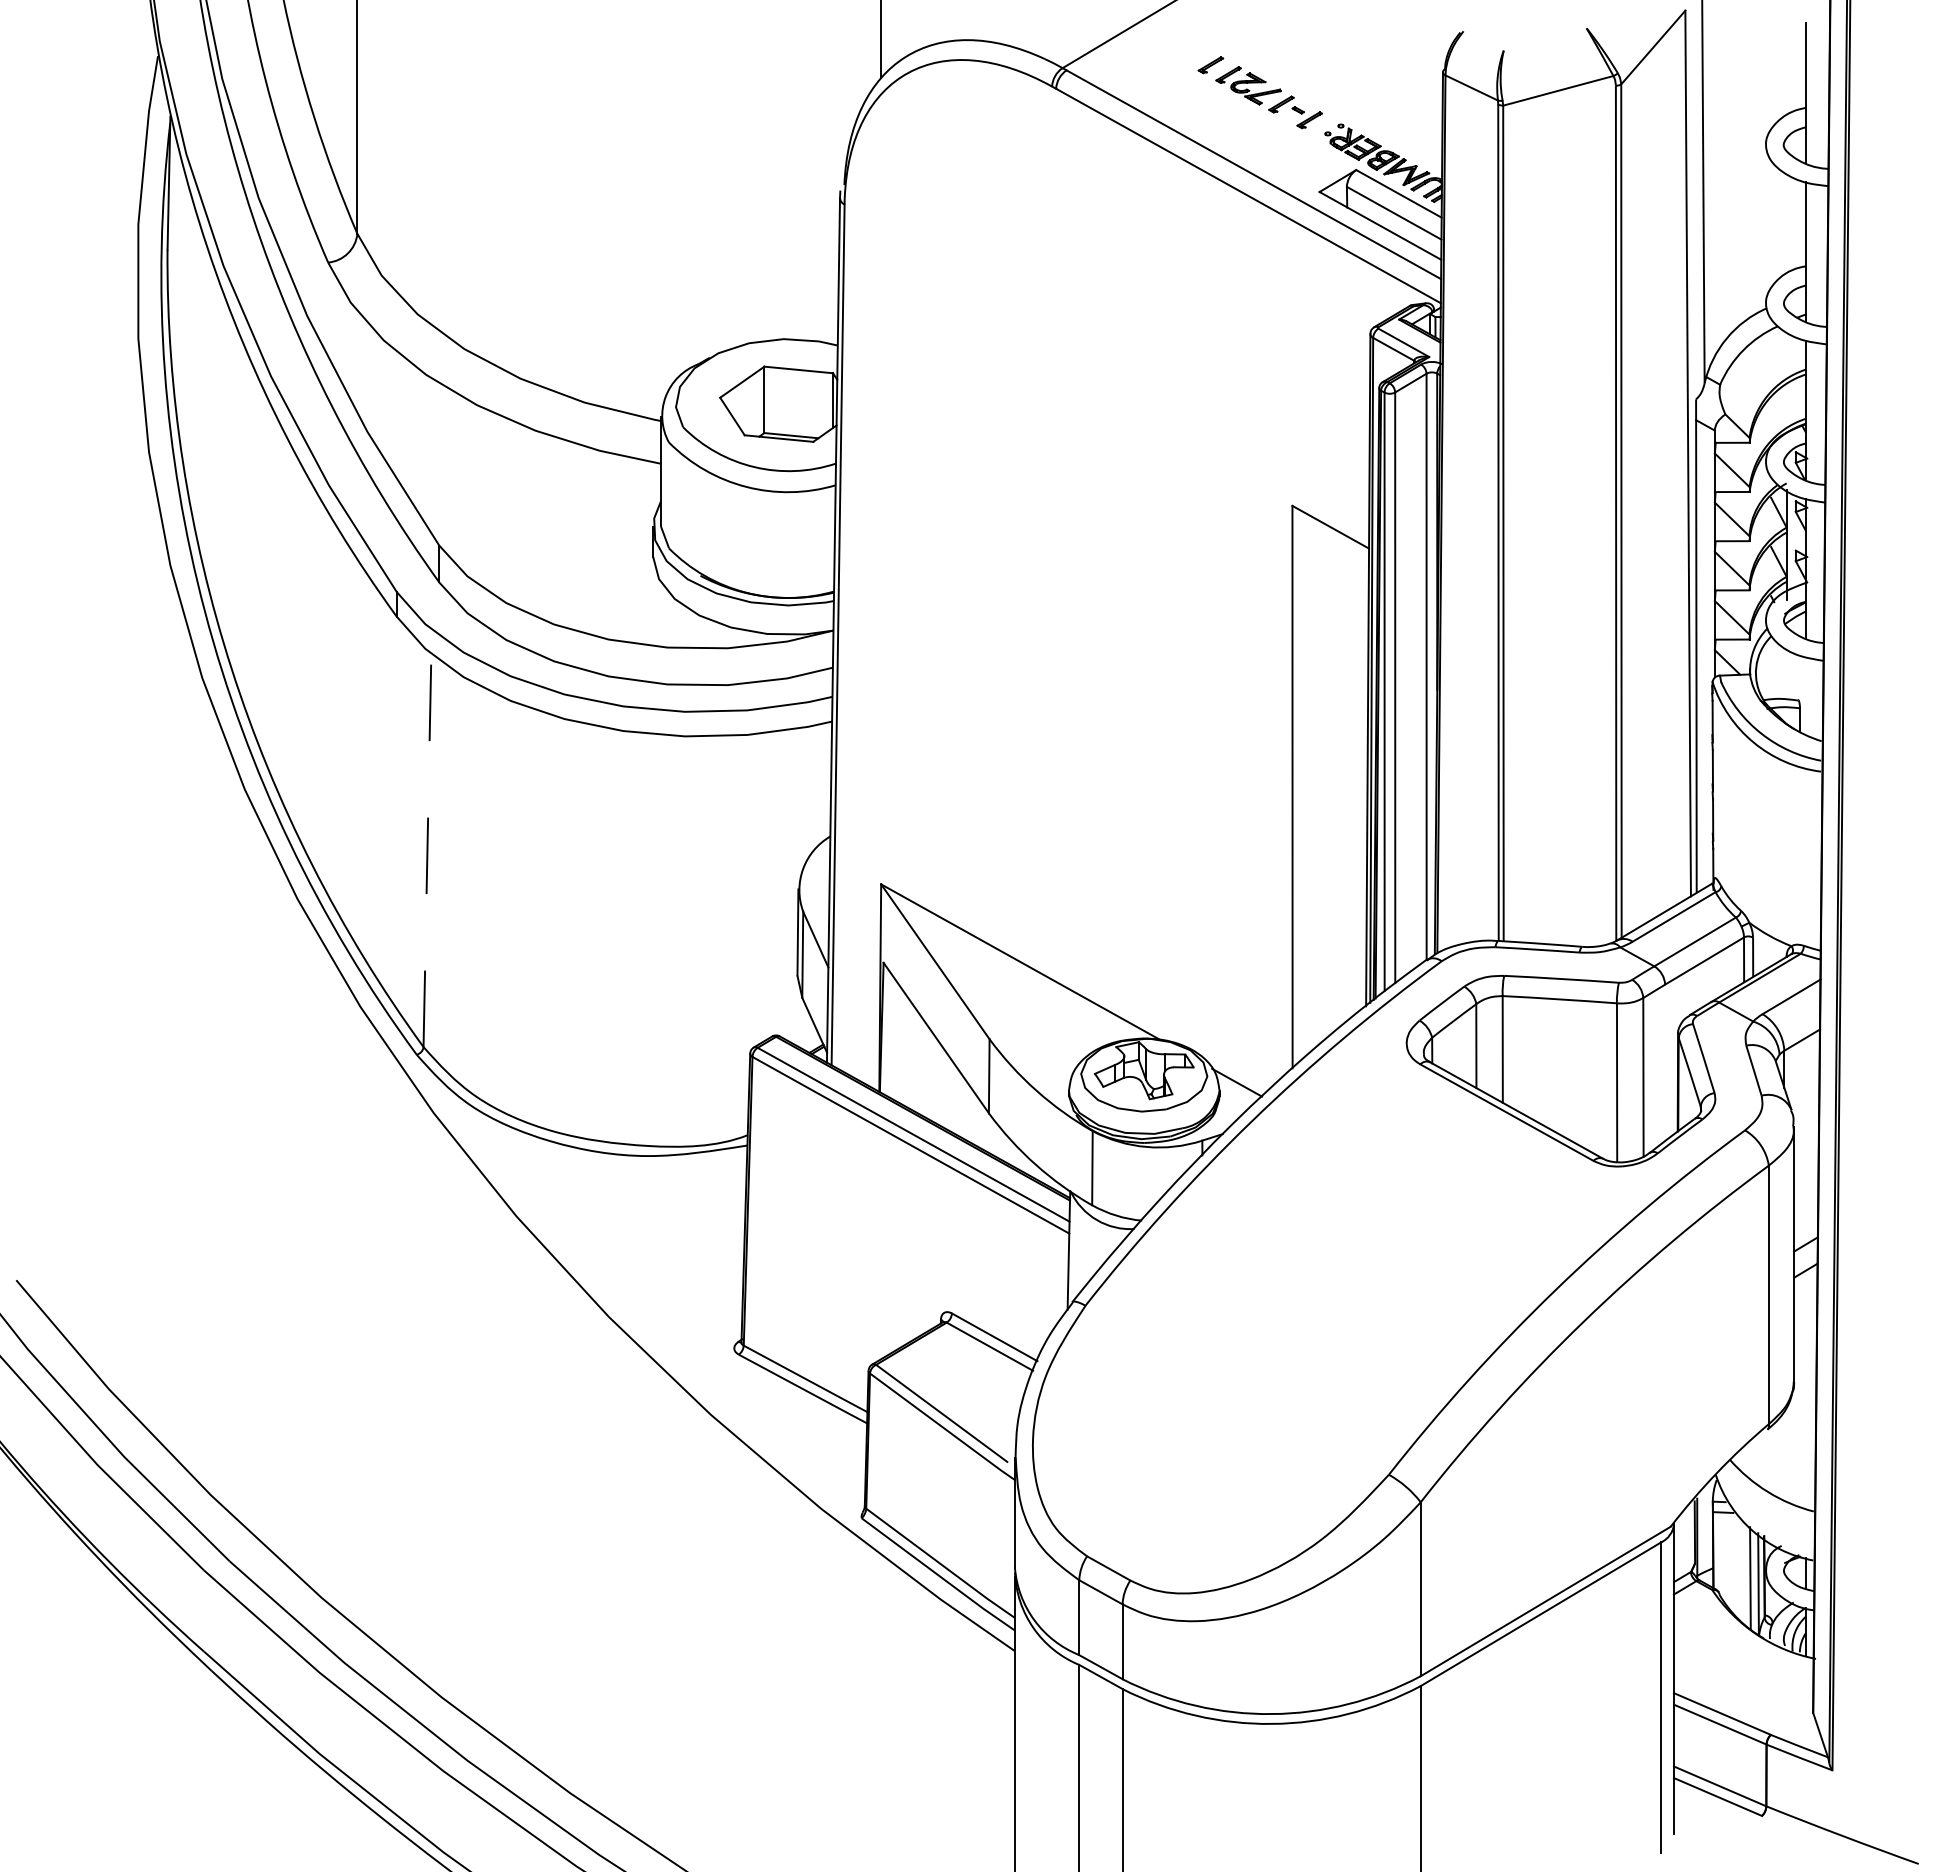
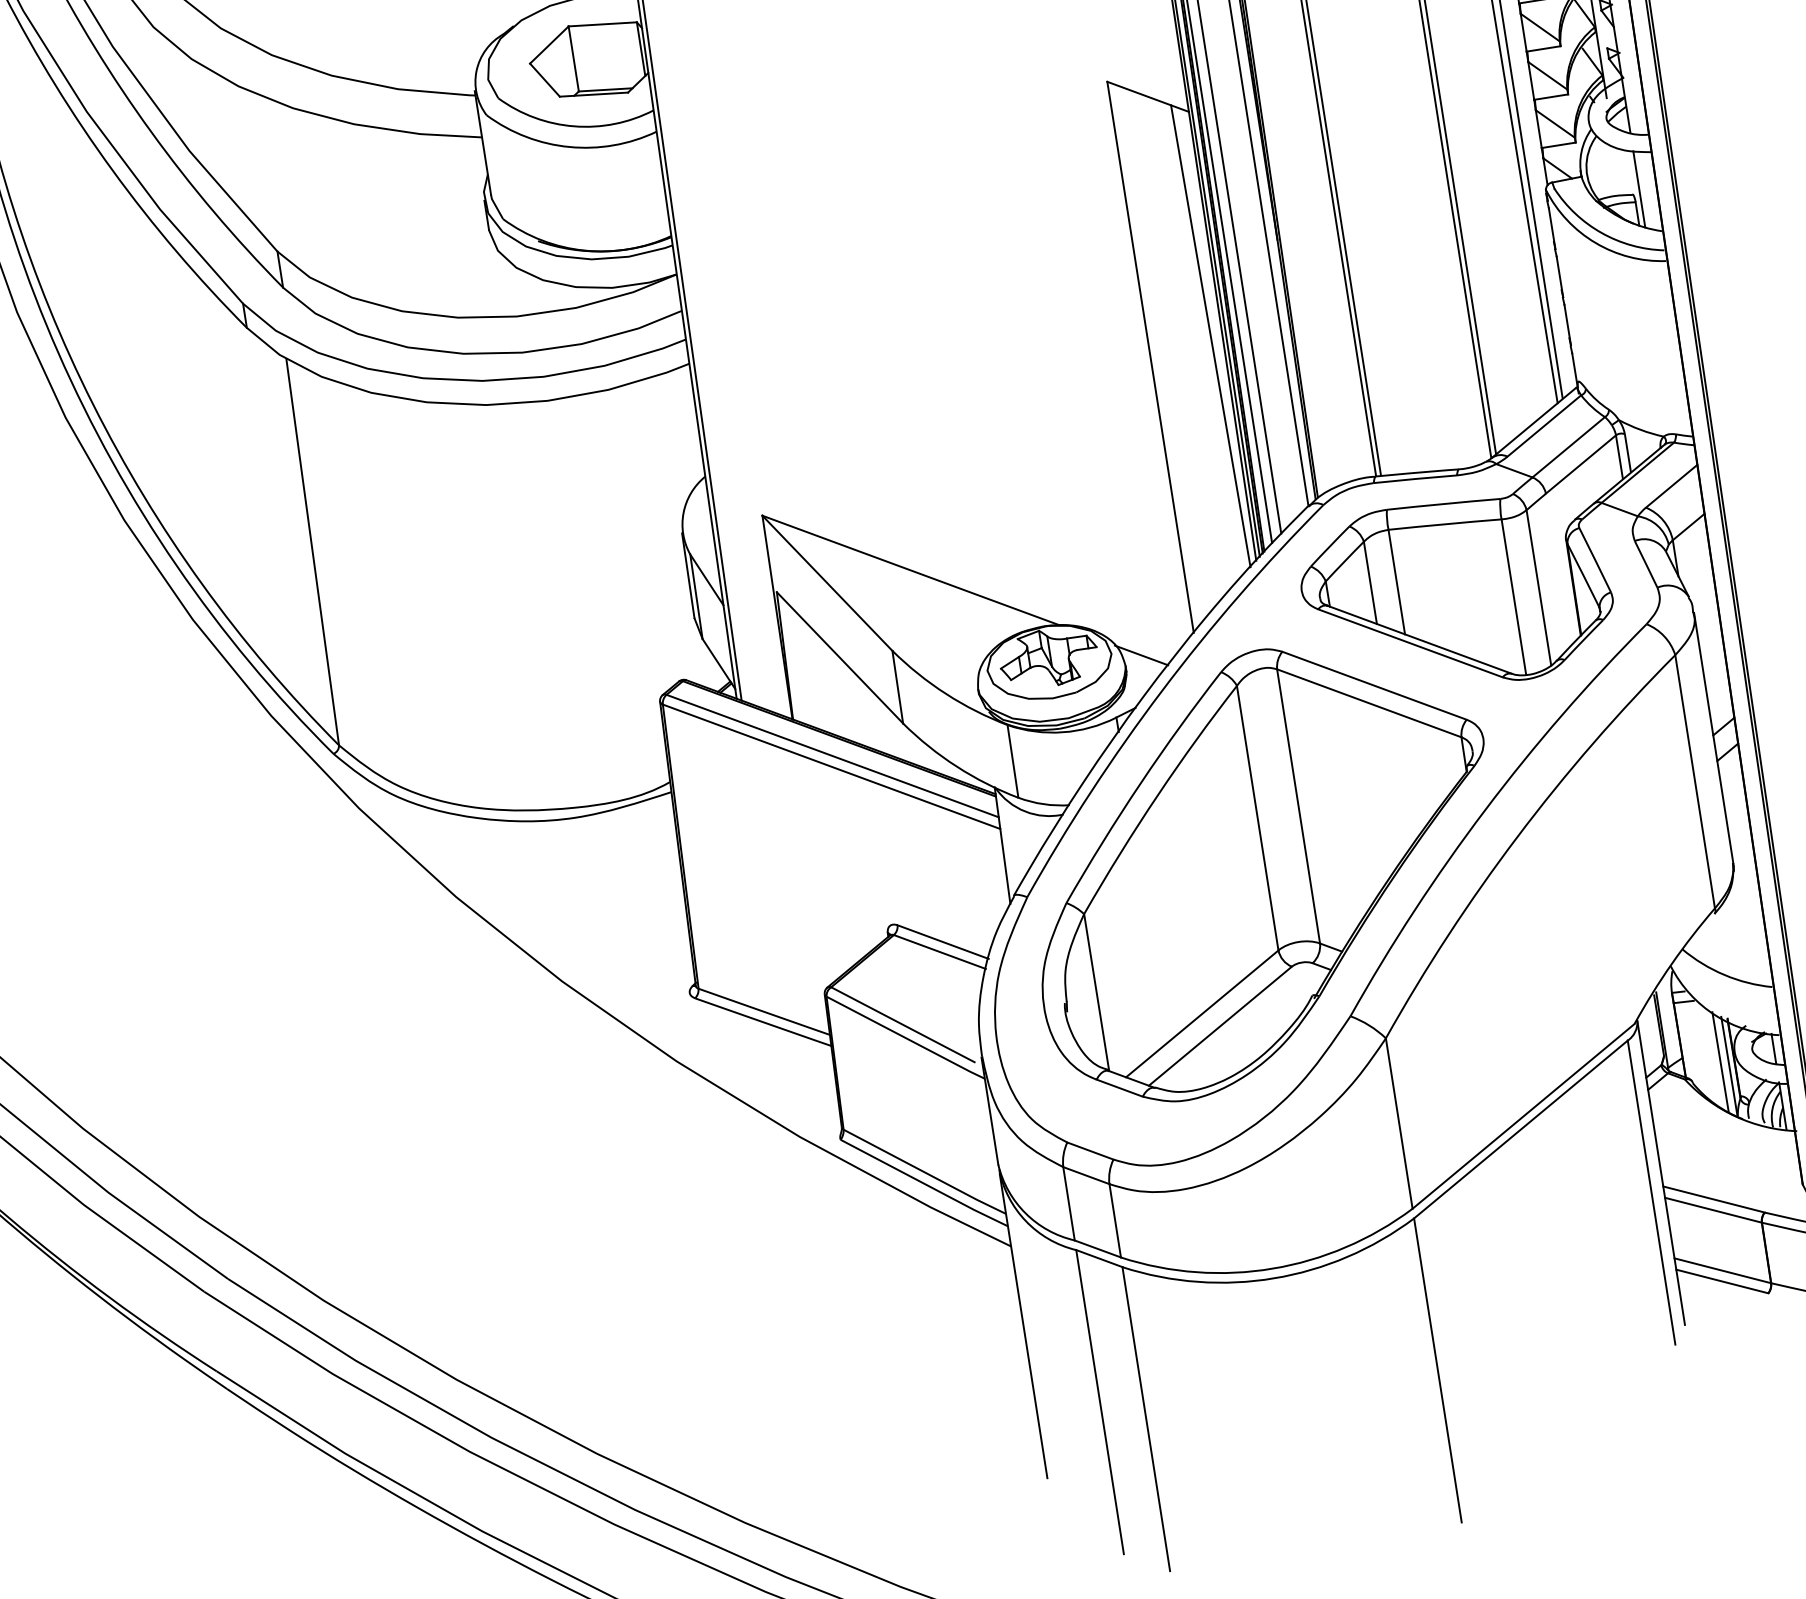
line: (1805, 695) -> (1639, 188), added
line: (1355, 775) -> (1210, 336), added
line: (427, 850) -> (312, 552), dashed -> solid
part: (1324, 1313) -> (1262, 868), added

